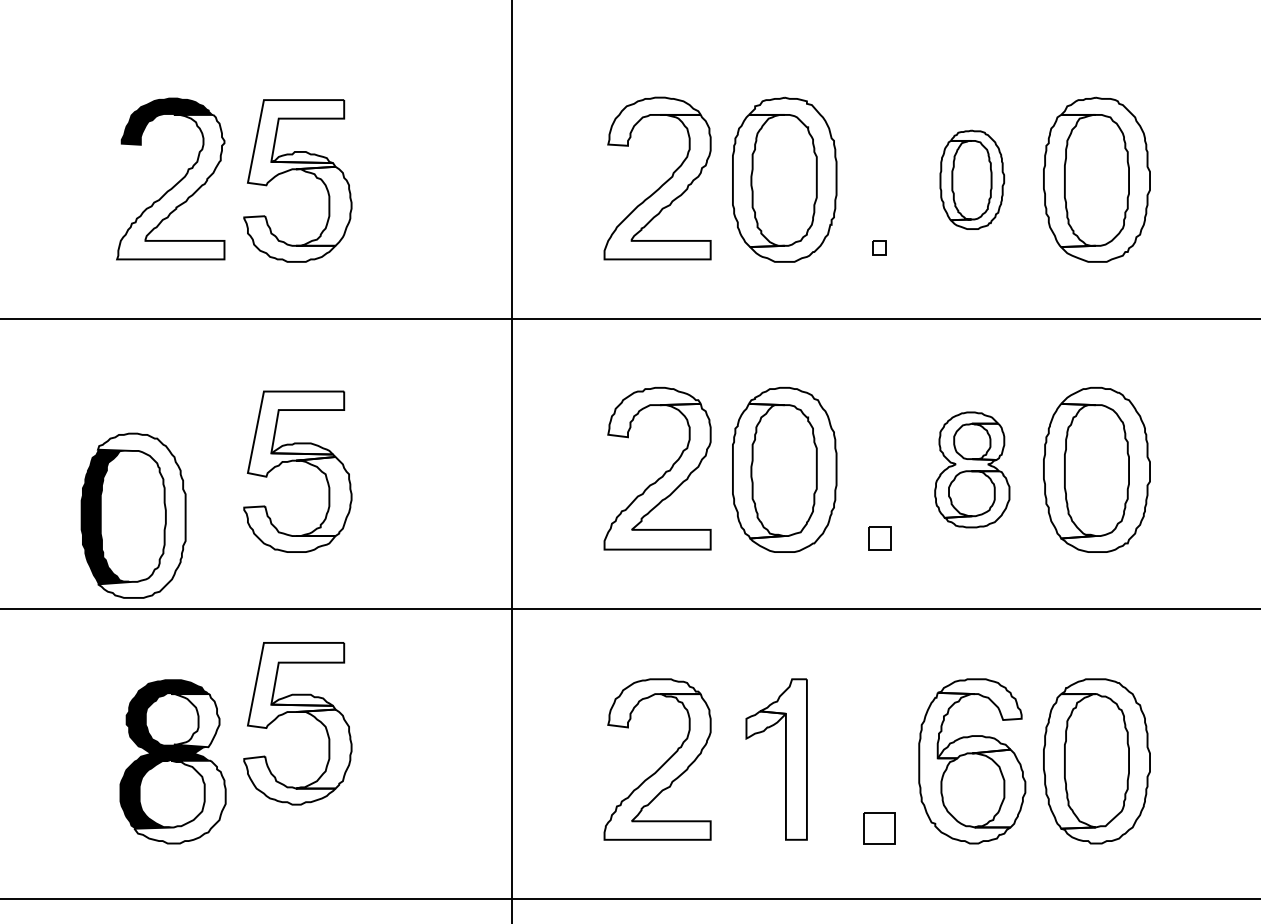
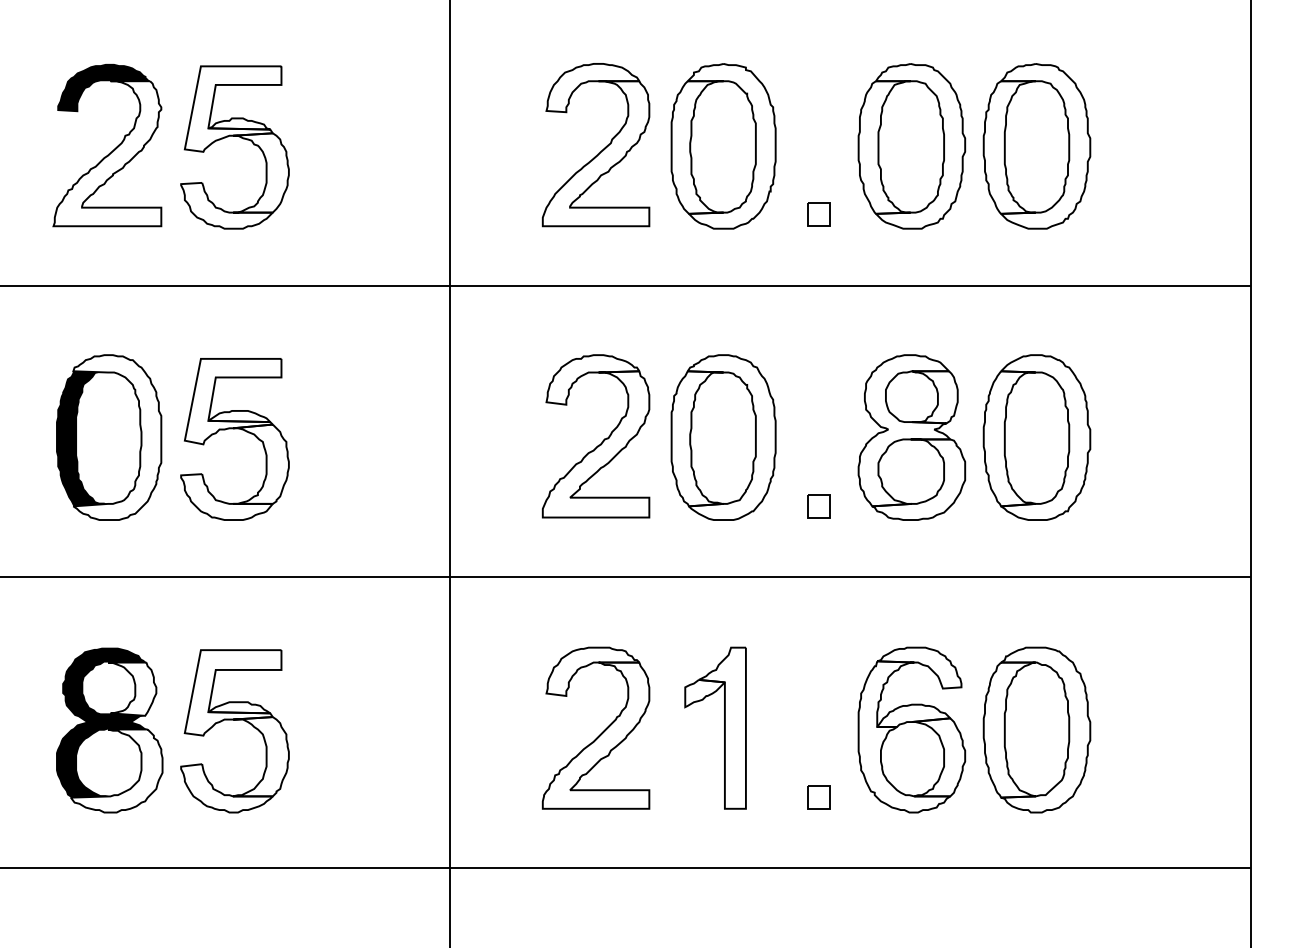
part: (971, 179) -> (911, 146), size x1.67
part: (879, 247) -> (818, 214), size x1.67
part: (971, 469) -> (911, 437), size x1.43
part: (133, 515) -> (109, 437), moved
part: (297, 712) -> (234, 720), moved
part: (879, 828) -> (818, 797), size x0.71

